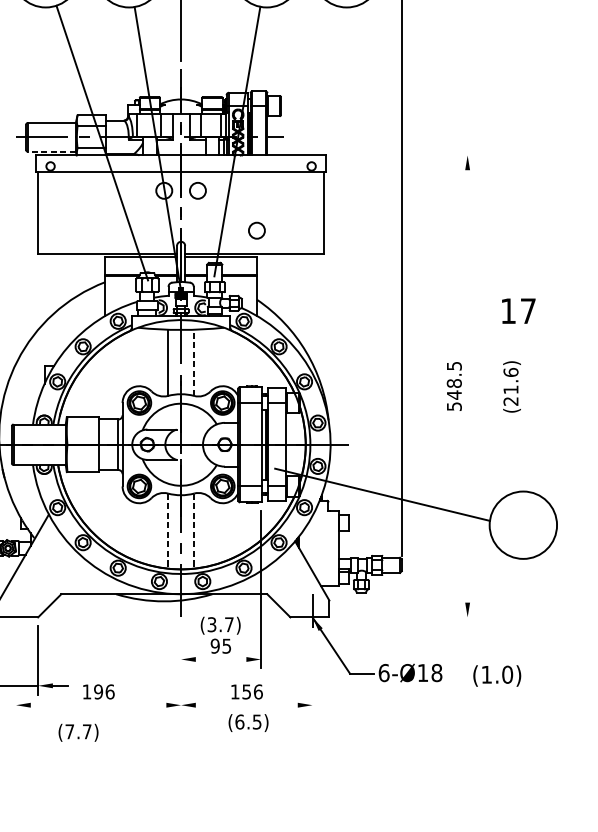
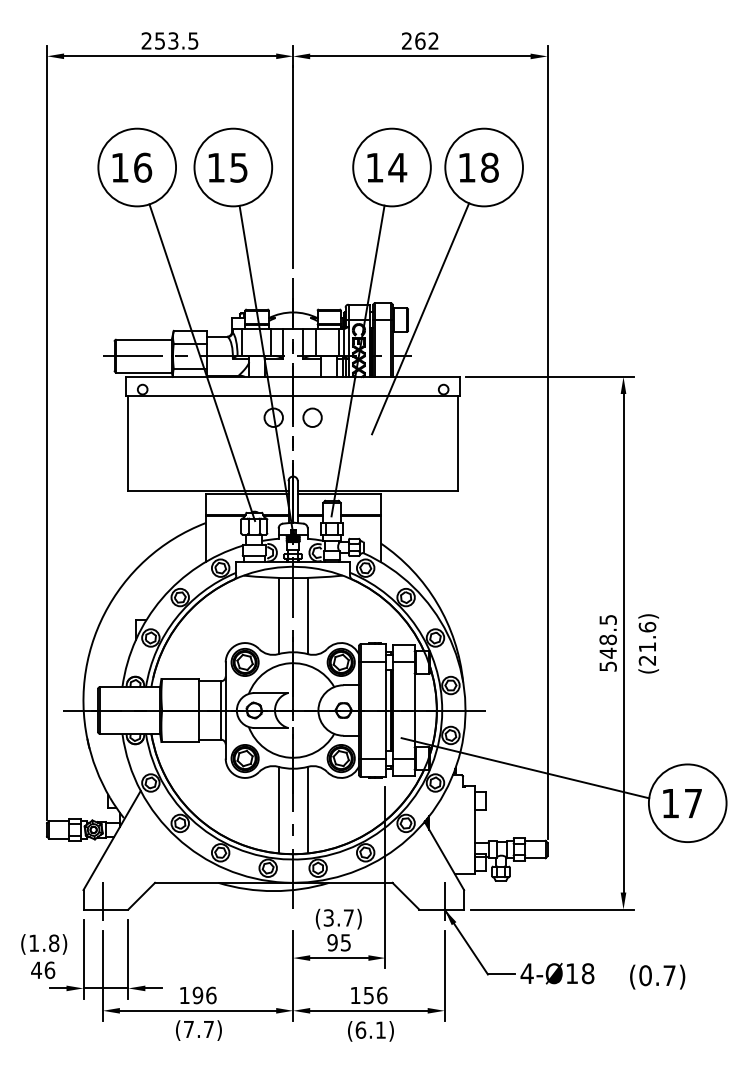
line: (291, 104) -> (420, 318), added
line: (52, 151) -> (144, 372), dashed -> solid
line: (403, 155) -> (549, 377), added
circle: (256, 230) -> (380, 463), removed
text: (518, 311) -> (682, 803), moved
line: (193, 362) -> (307, 615), dashed -> solid
line: (467, 385) -> (623, 642), added
text: (511, 386) -> (648, 643), moved
line: (168, 531) -> (278, 810), dashed -> solid
line: (193, 531) -> (307, 810), dashed -> solid
line: (15, 610) -> (102, 901), added
line: (405, 617) -> (551, 909), added
line: (221, 659) -> (339, 958), added
text: (383, 672) -> (526, 973), 6-Ø18 -> 4-Ø18
text: (497, 674) -> (657, 975), (1.0) -> (0.7)
line: (15, 675) -> (102, 976), added
line: (181, 675) -> (293, 976), added
line: (312, 675) -> (444, 976), added
line: (98, 704) -> (197, 1010), added
line: (246, 704) -> (368, 1010), added
text: (256, 721) -> (380, 1029), (6.5) -> (6.1)
text: (78, 732) -> (198, 1030), moved

